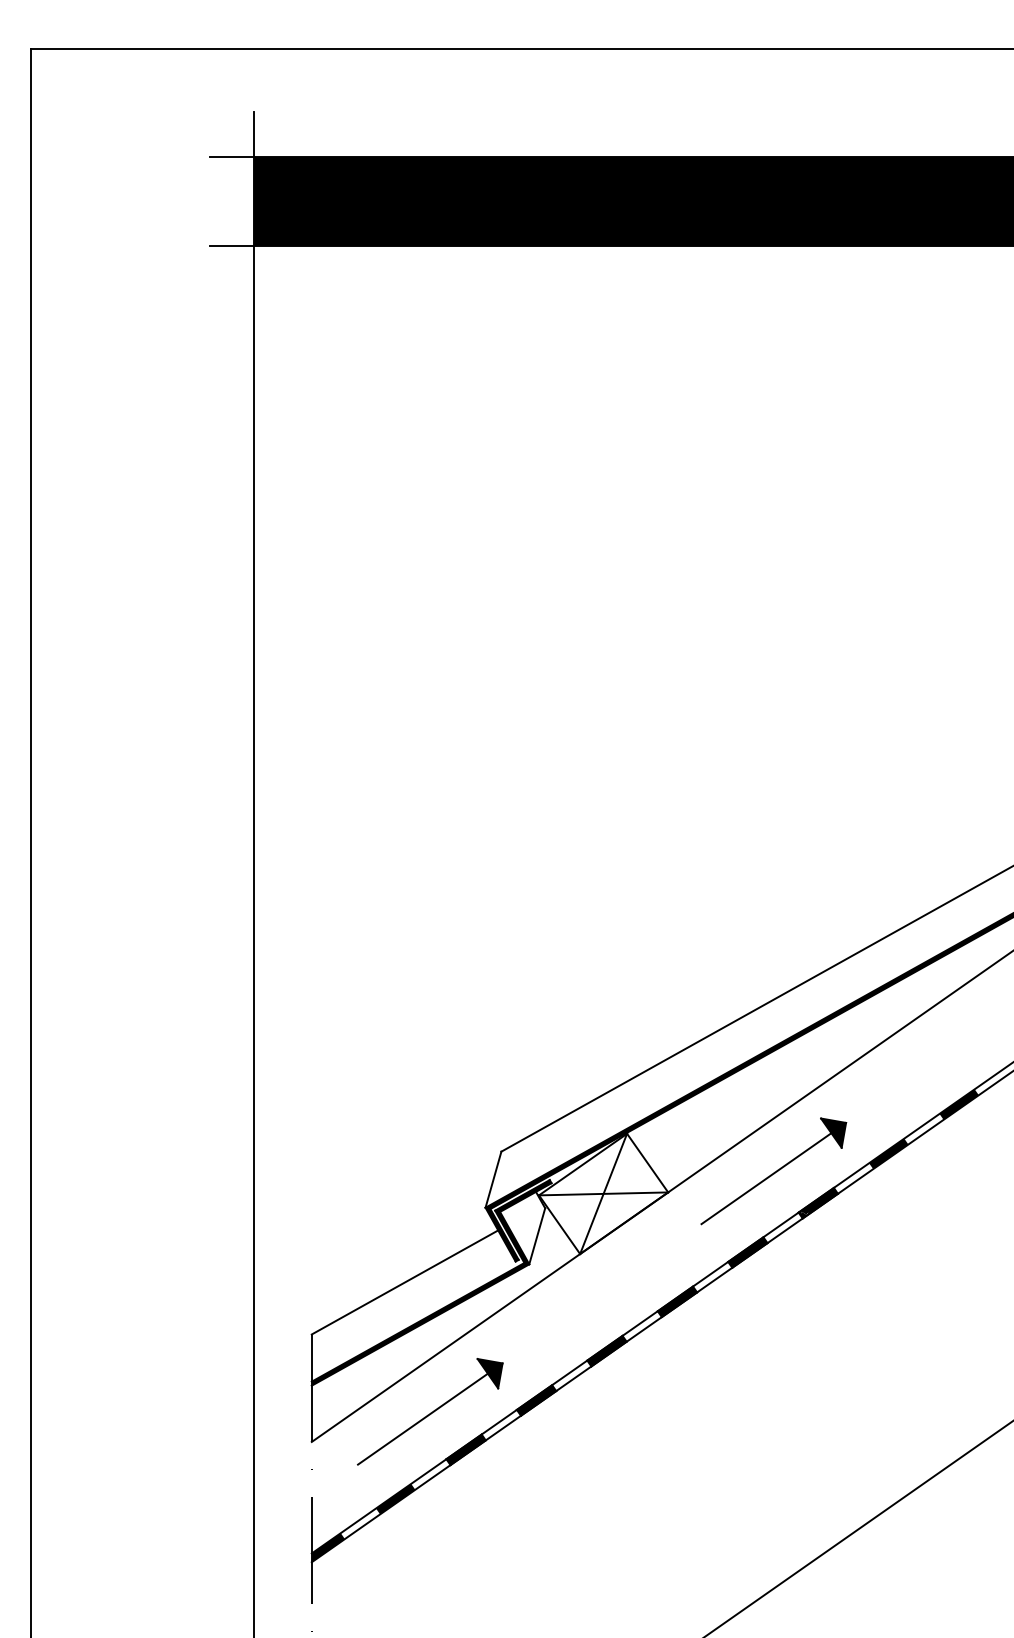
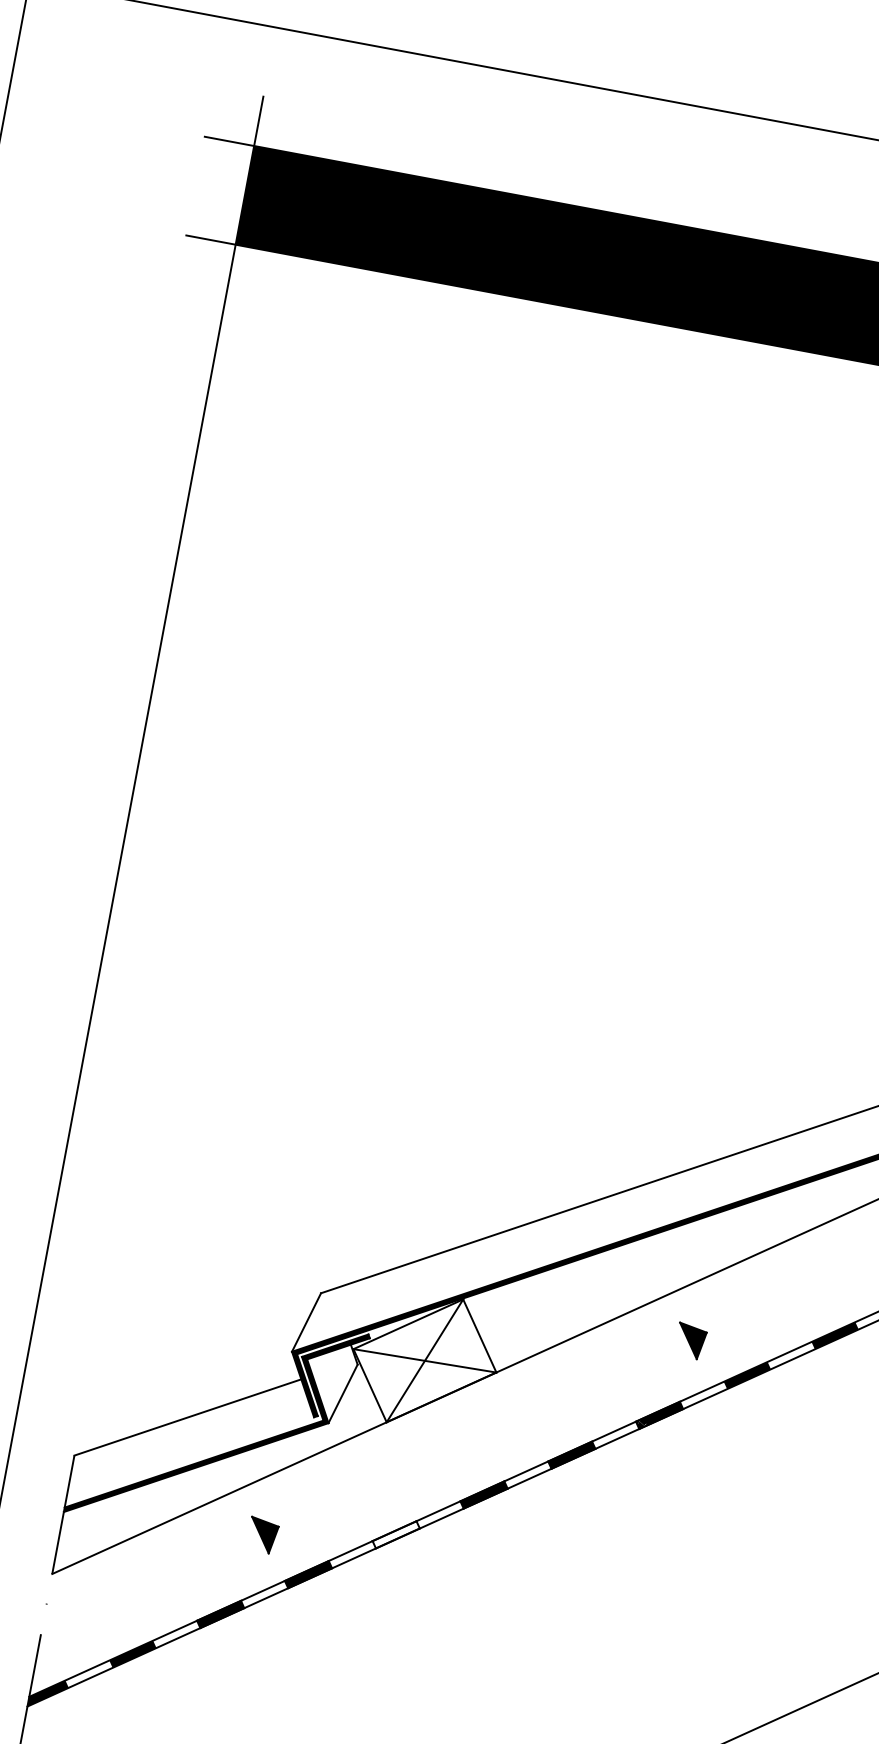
line: (766, 1178) -> (607, 1377), removed
fill: (606, 1350) -> (395, 1533), removed
line: (422, 1418) -> (179, 1570), removed

